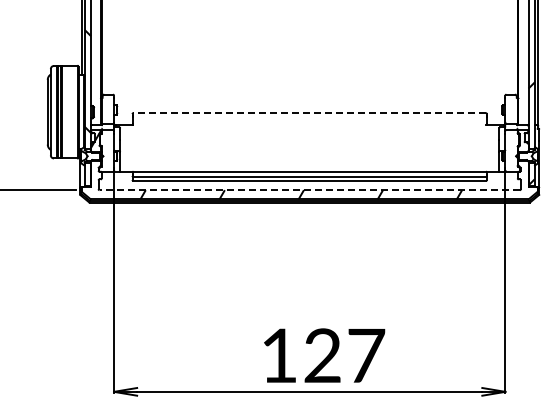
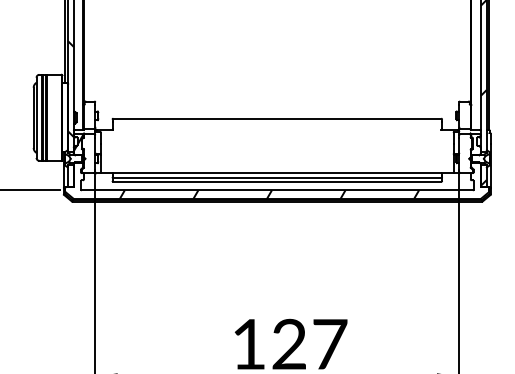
line: (309, 113) -> (277, 119), dashed -> solid
line: (309, 190) -> (277, 190), dashed -> solid

